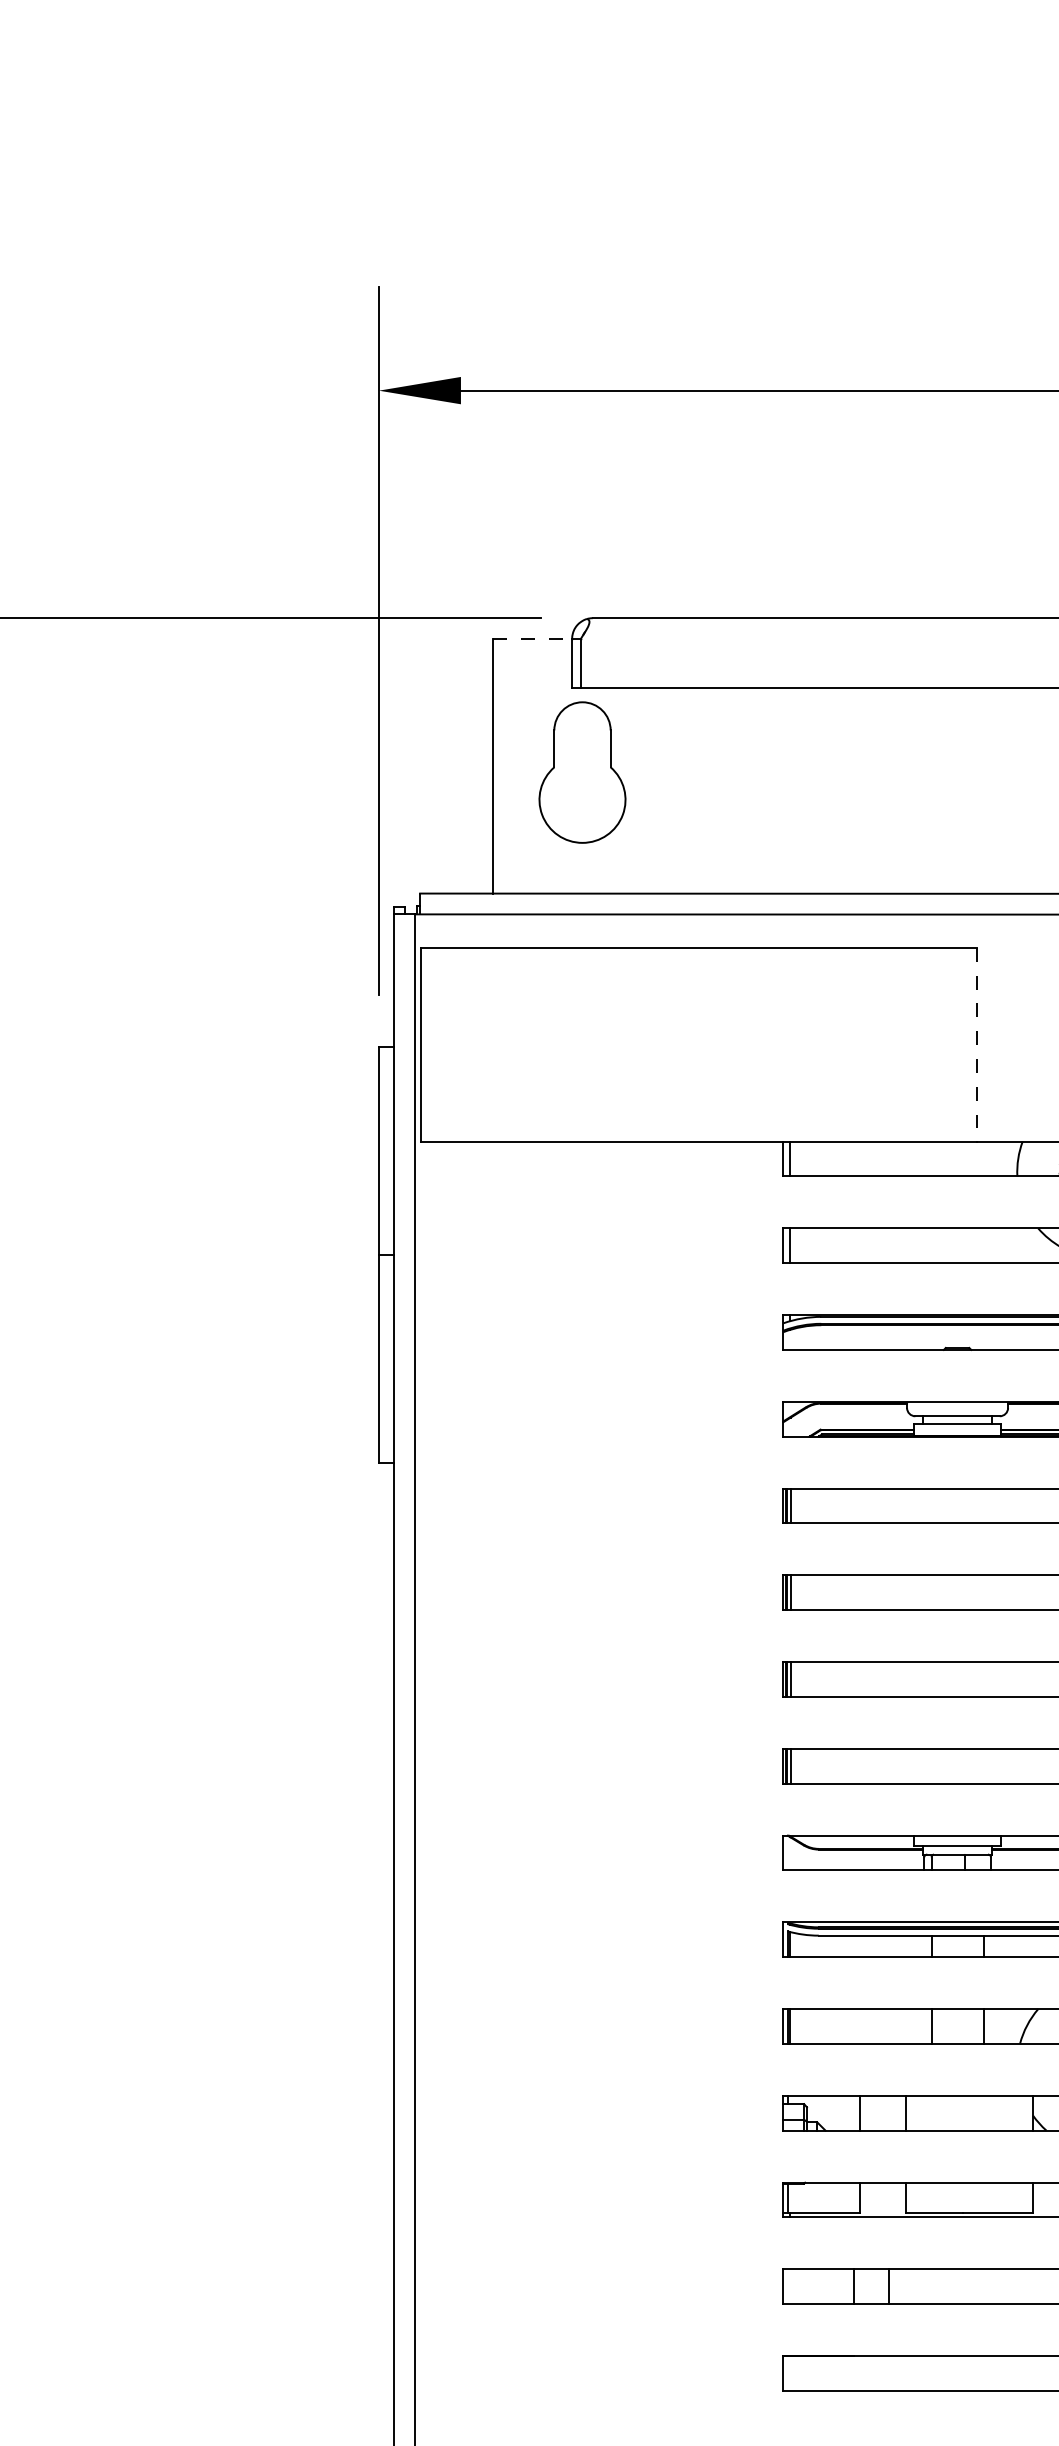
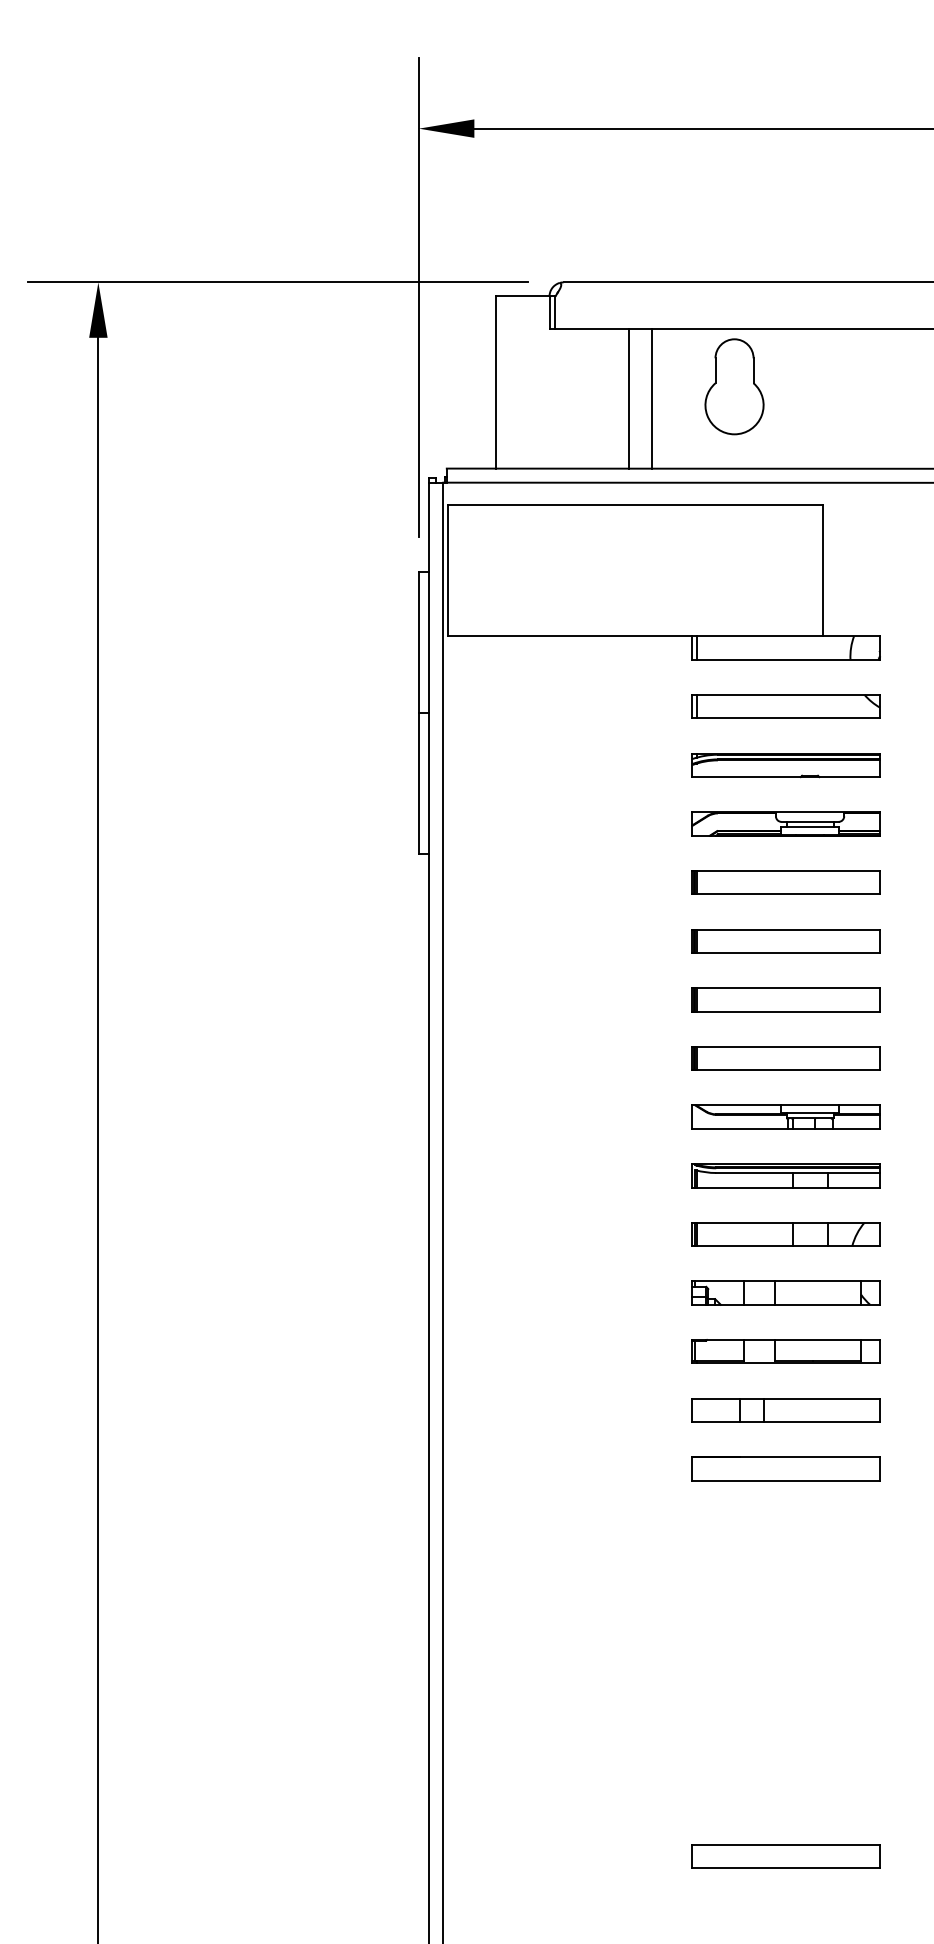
line: (532, 638) -> (522, 296), dashed -> solid
part: (582, 772) -> (734, 386), moved
line: (690, 789) -> (629, 398), added
line: (724, 789) -> (652, 398), added
line: (975, 1045) -> (822, 571), dashed -> solid

